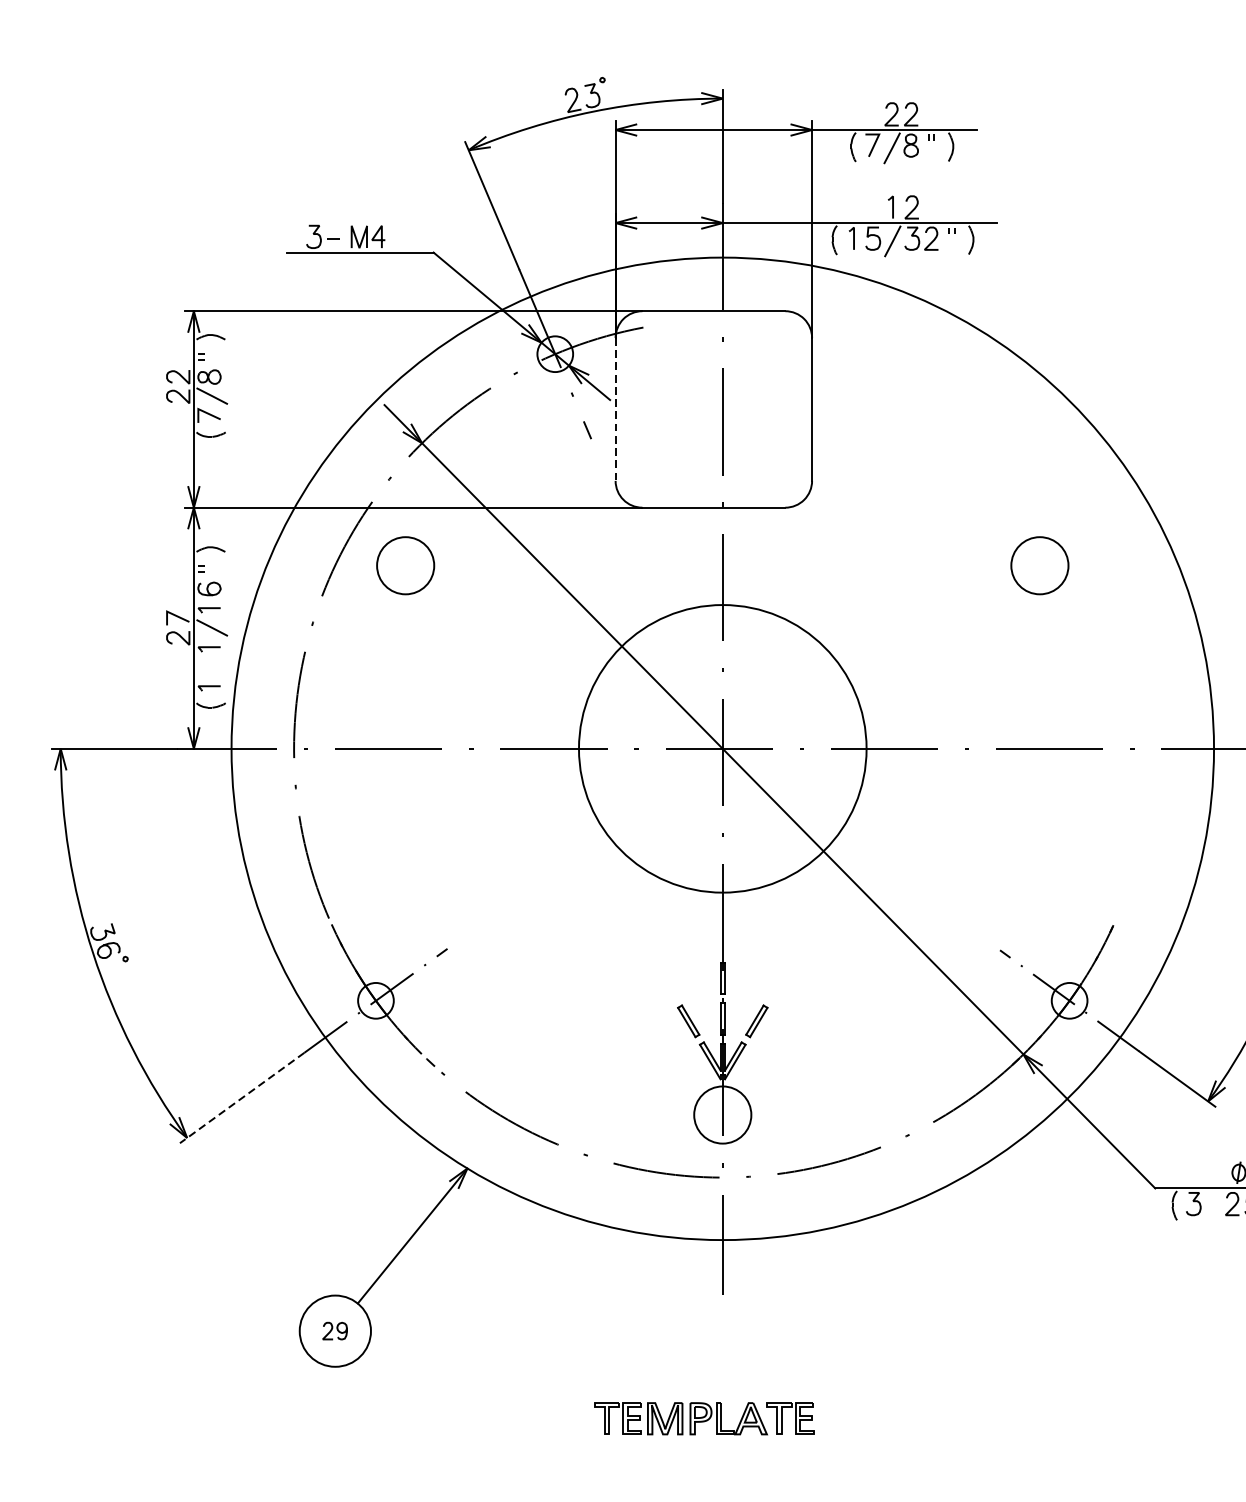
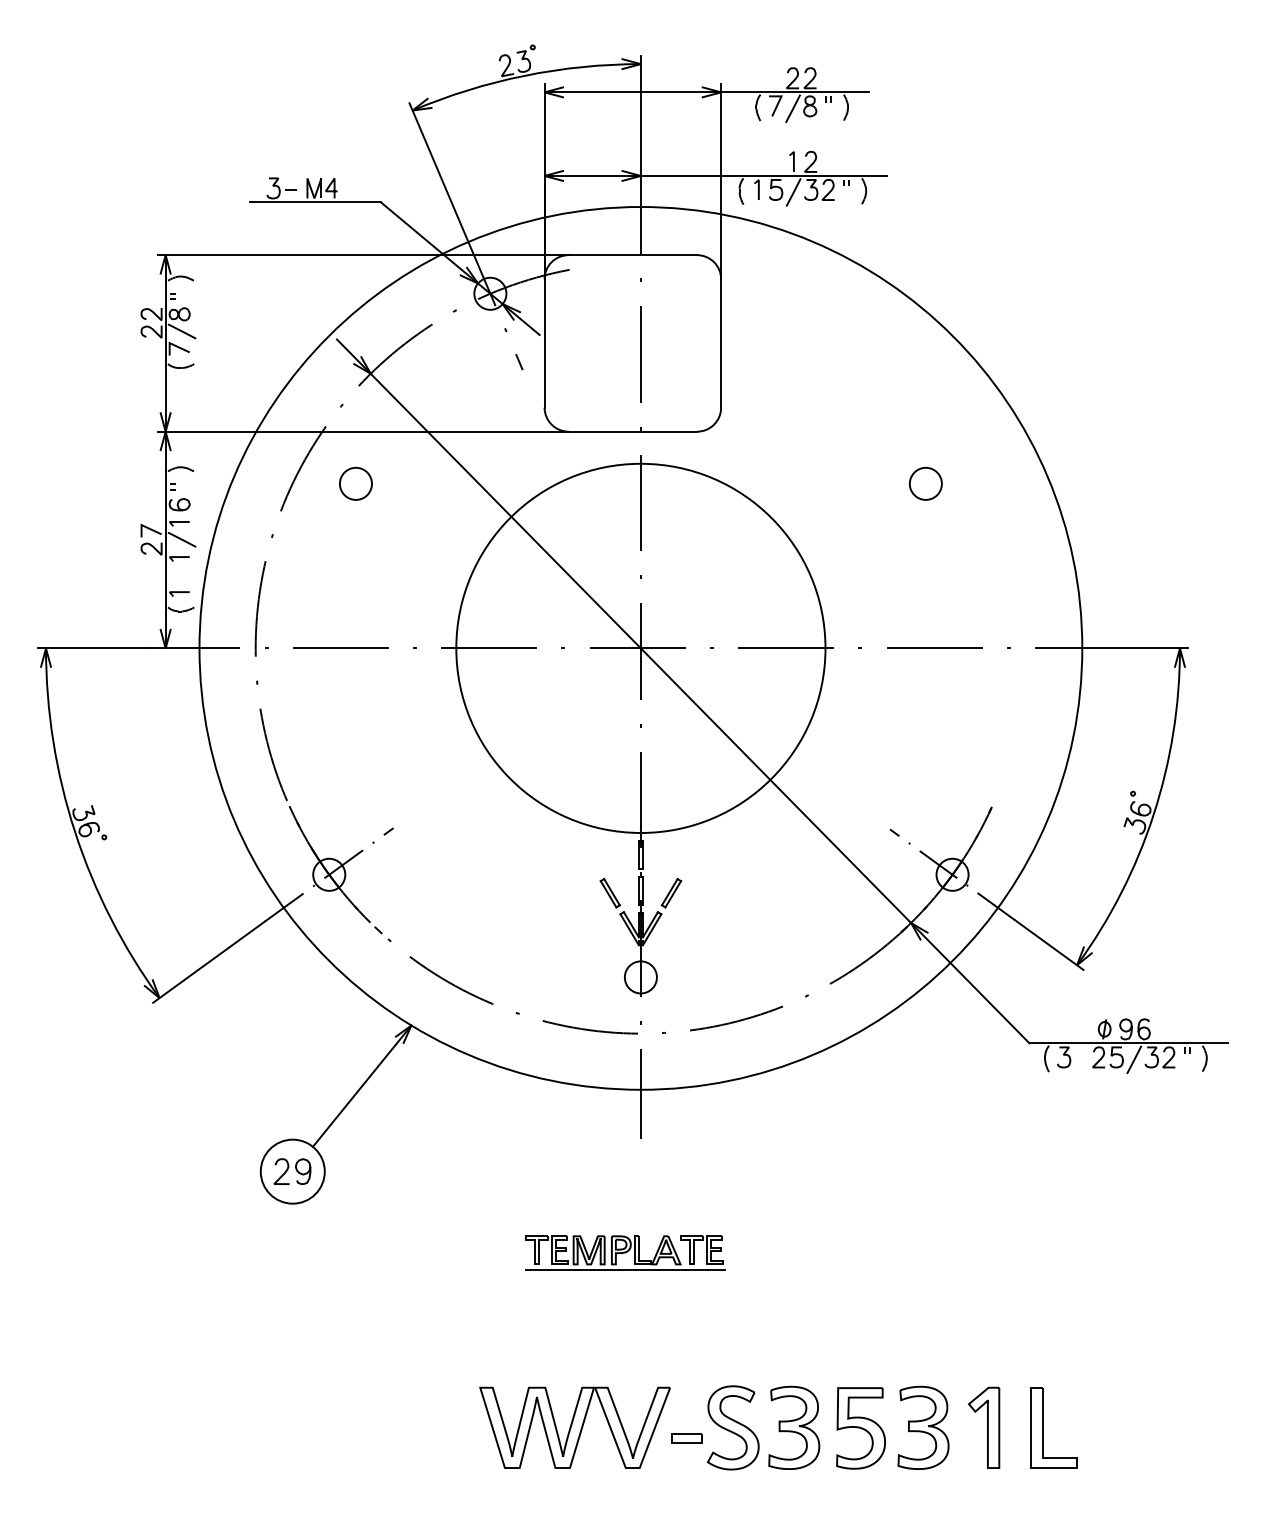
line: (615, 409) -> (544, 343), dashed -> solid
circle: (405, 565) -> (355, 483), size x0.62
circle: (1039, 565) -> (925, 483), size x0.62
circle: (722, 747) -> (640, 647), size x1.43
line: (241, 1098) -> (208, 962), dashed -> solid
circle: (722, 1115) -> (640, 977), size x0.62
part: (335, 1331) -> (292, 1171), size x1.67
line: (705, 1441) -> (625, 1270), added

